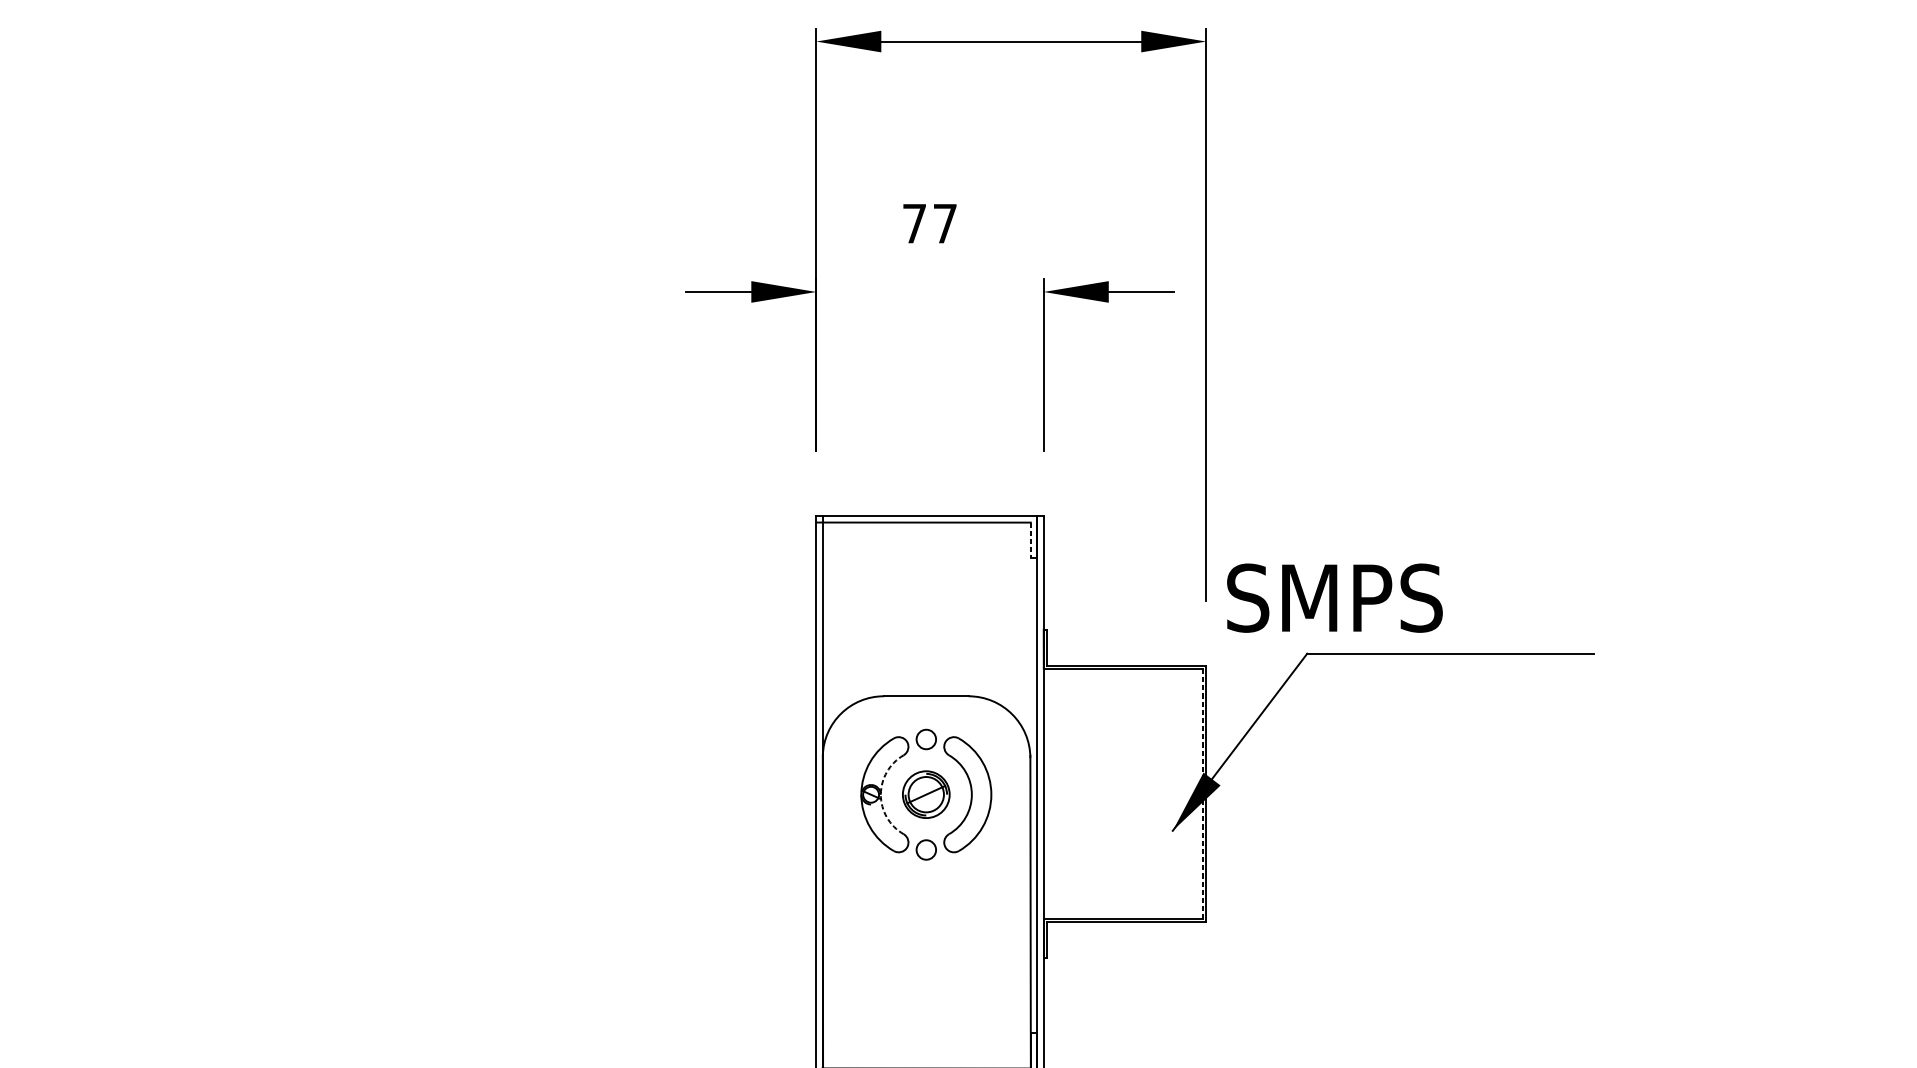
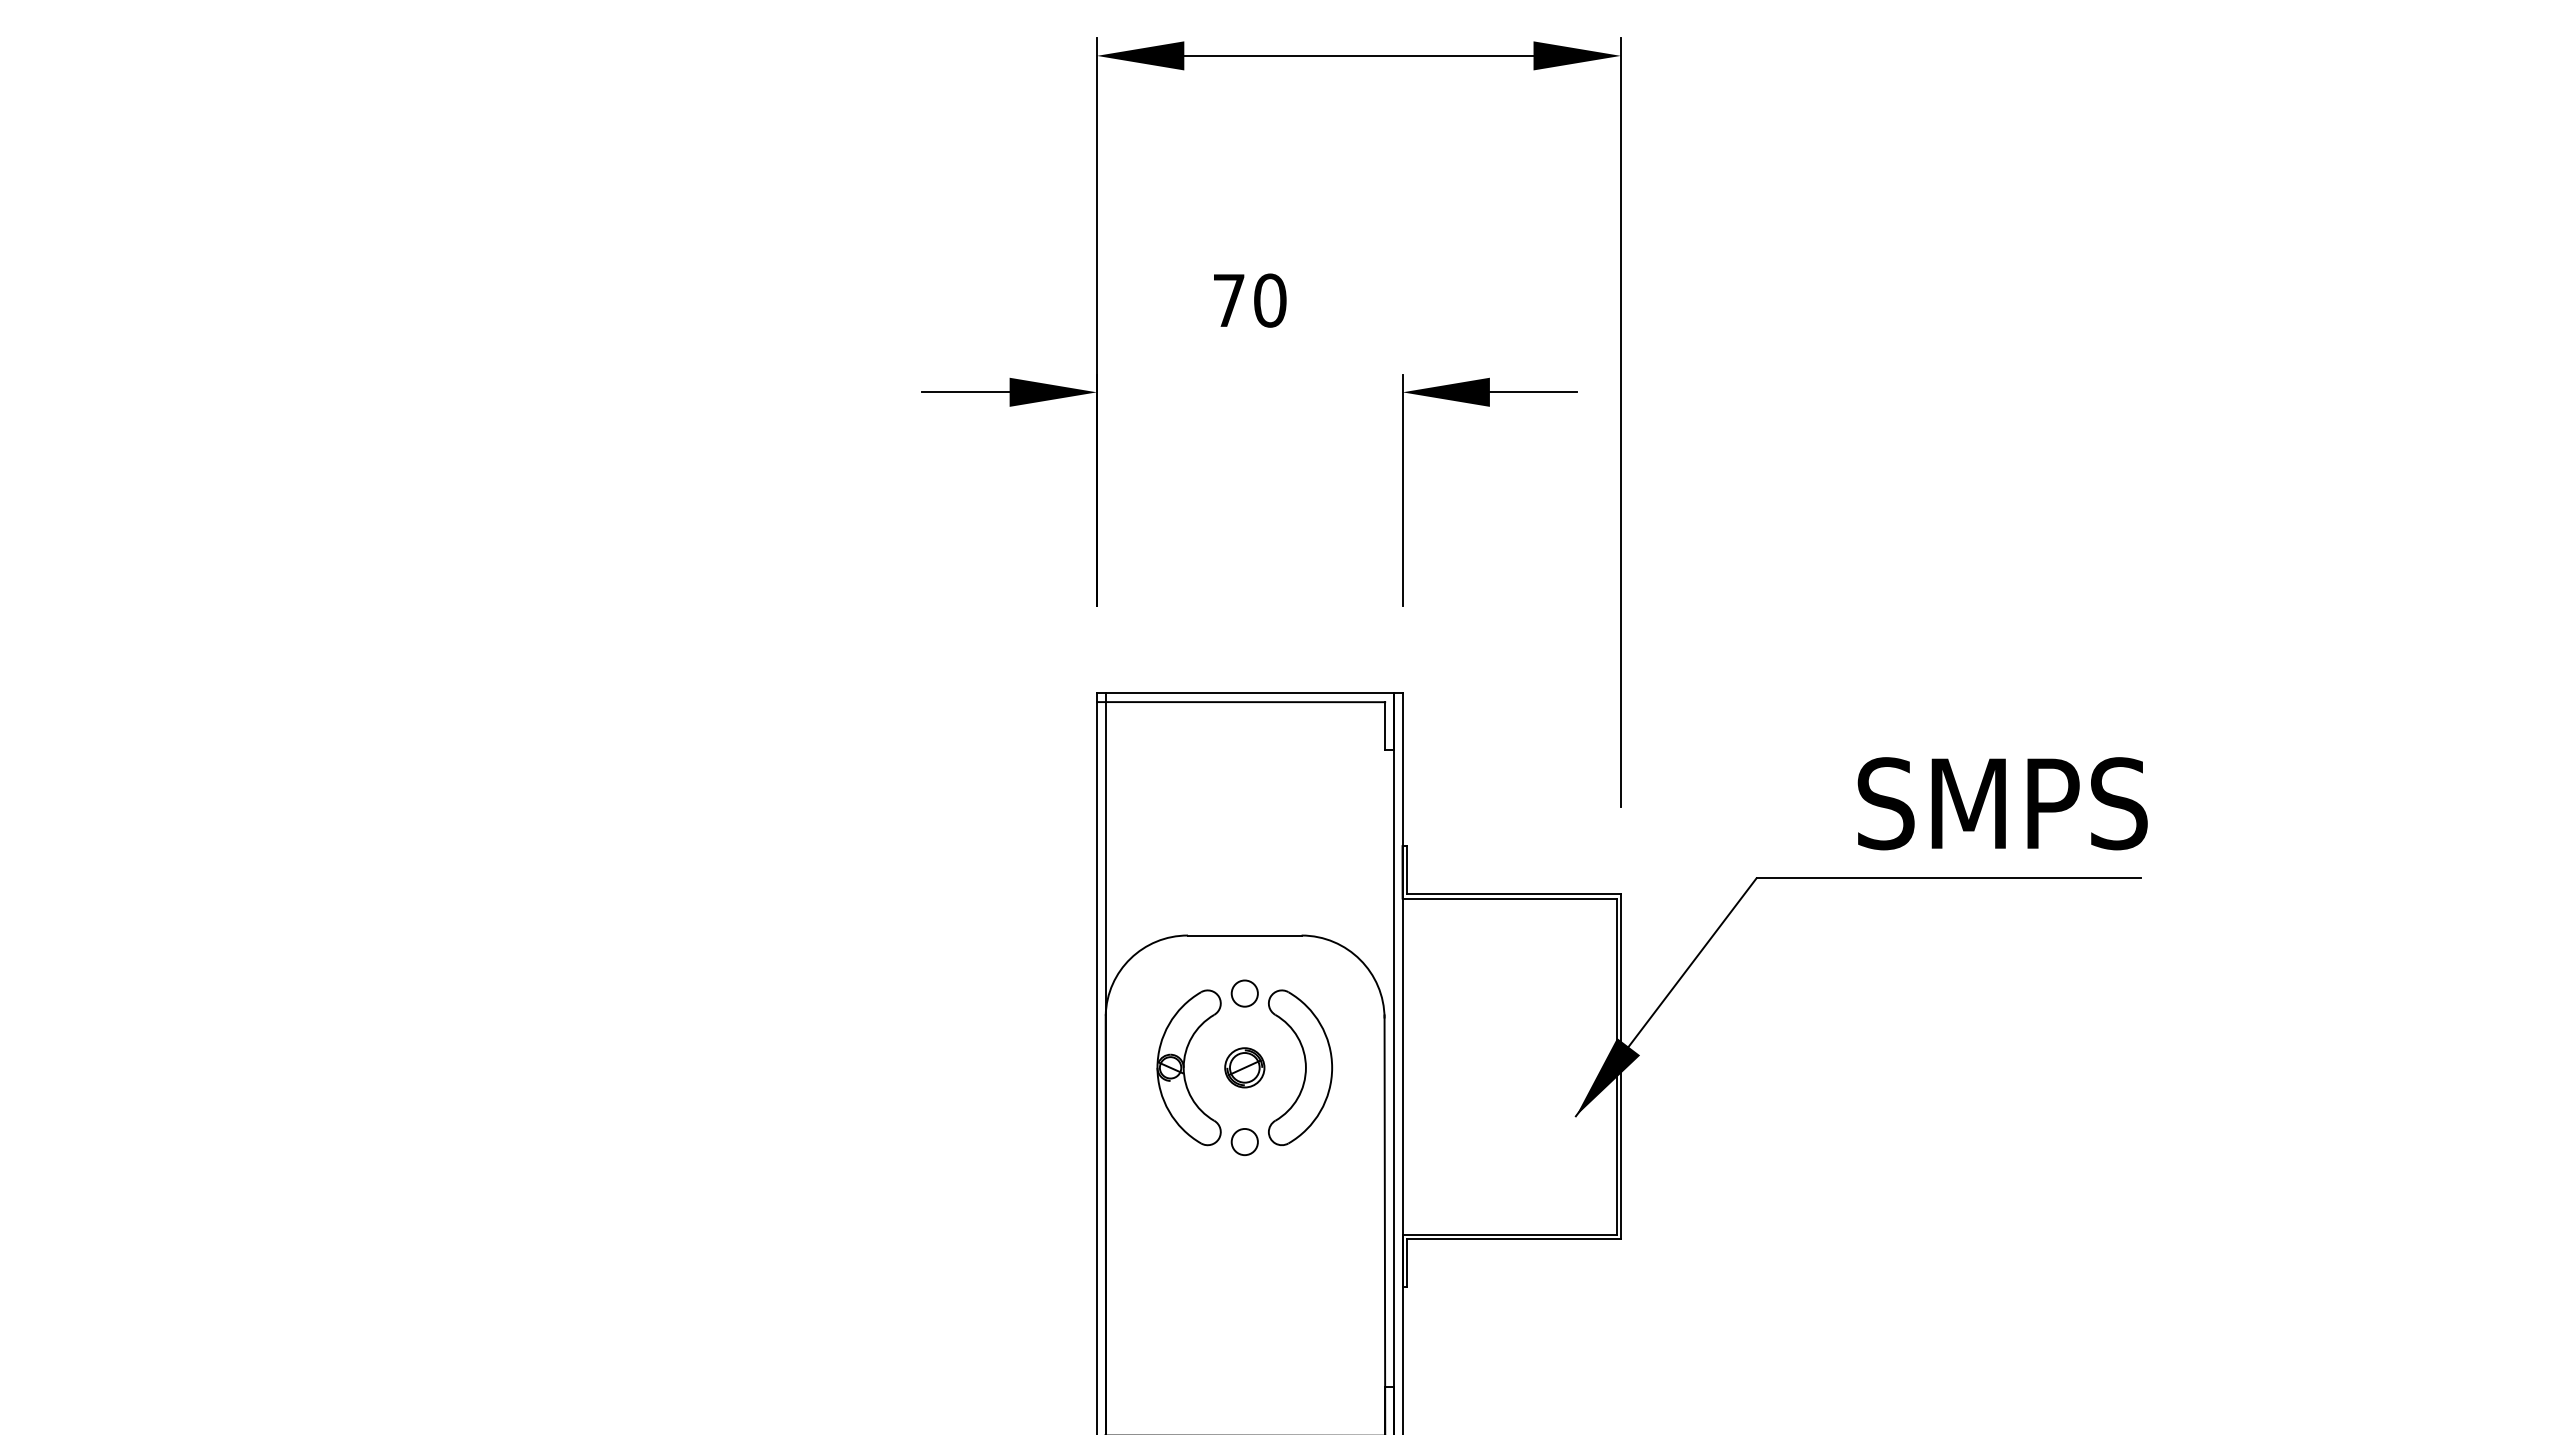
text: (945, 223) -> (1270, 300), 77 -> 70
line: (1031, 540) -> (1385, 726), dashed -> solid
text: (1334, 598) -> (2002, 803), moved
arc: (880, 794) -> (1183, 1067), dashed -> solid
part: (926, 794) -> (1244, 1067), size x0.62
line: (1203, 794) -> (1616, 1067), dashed -> solid

